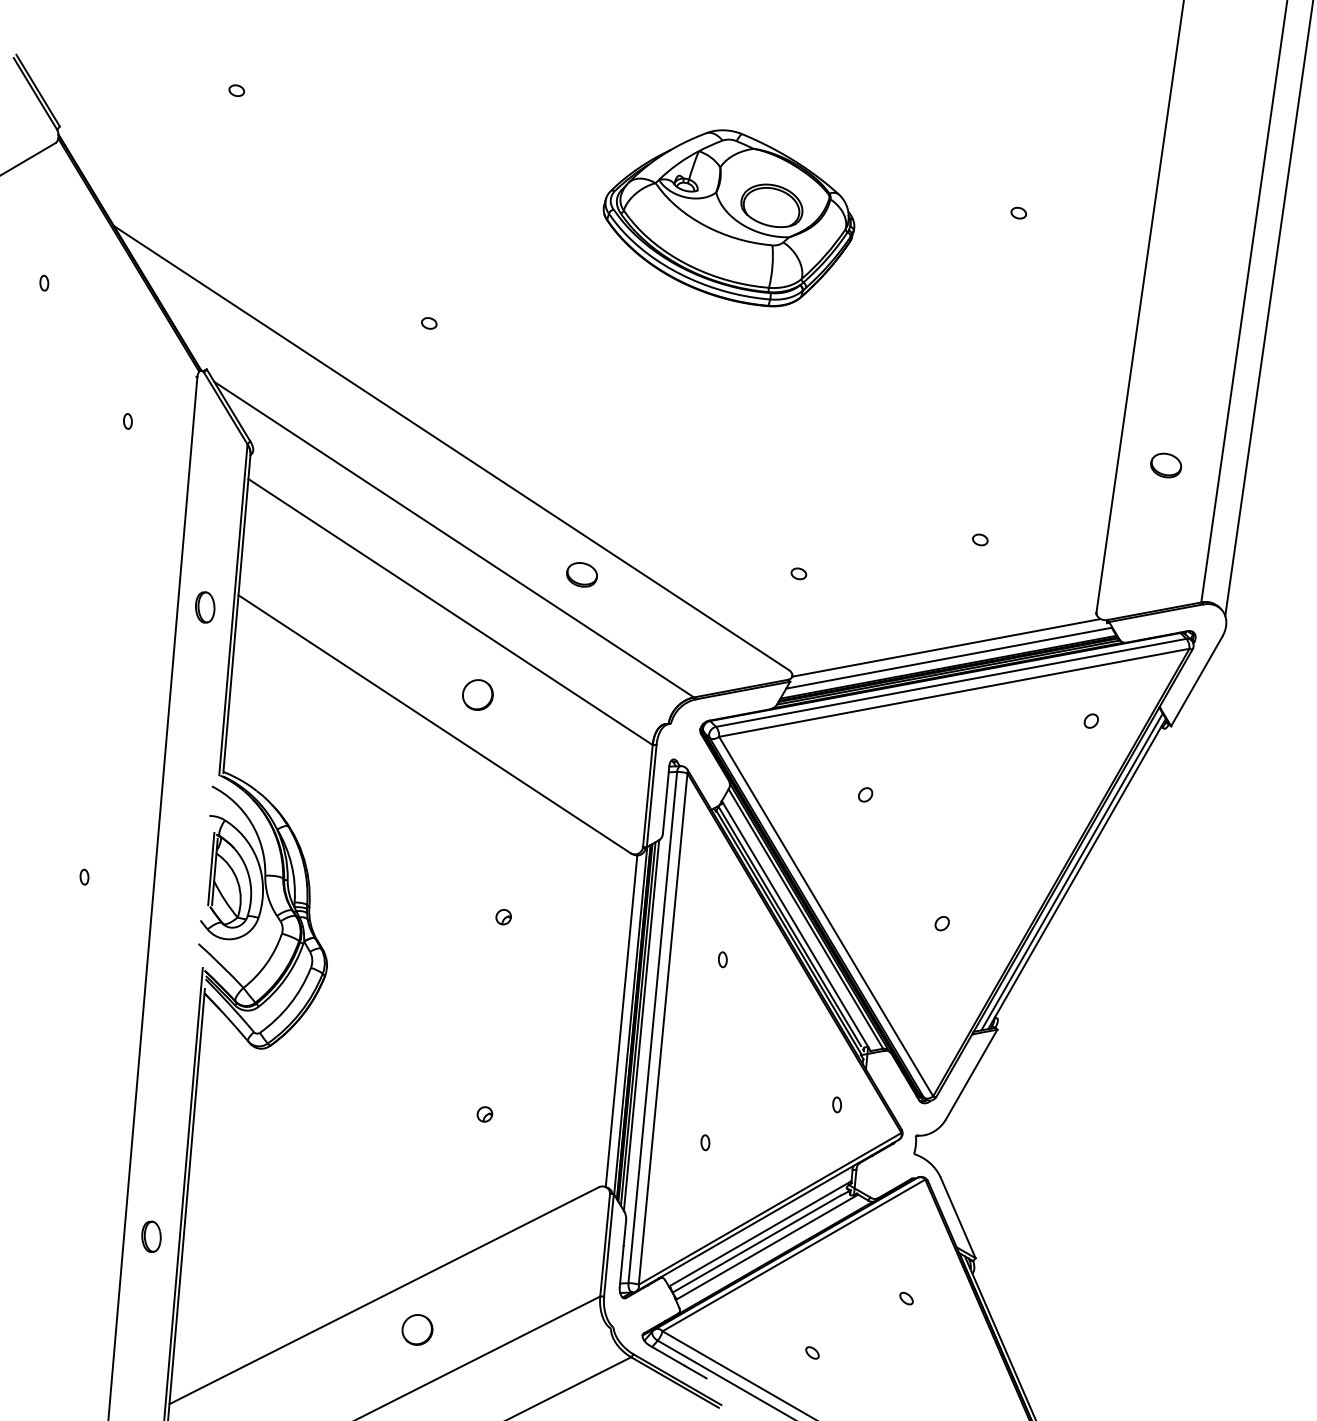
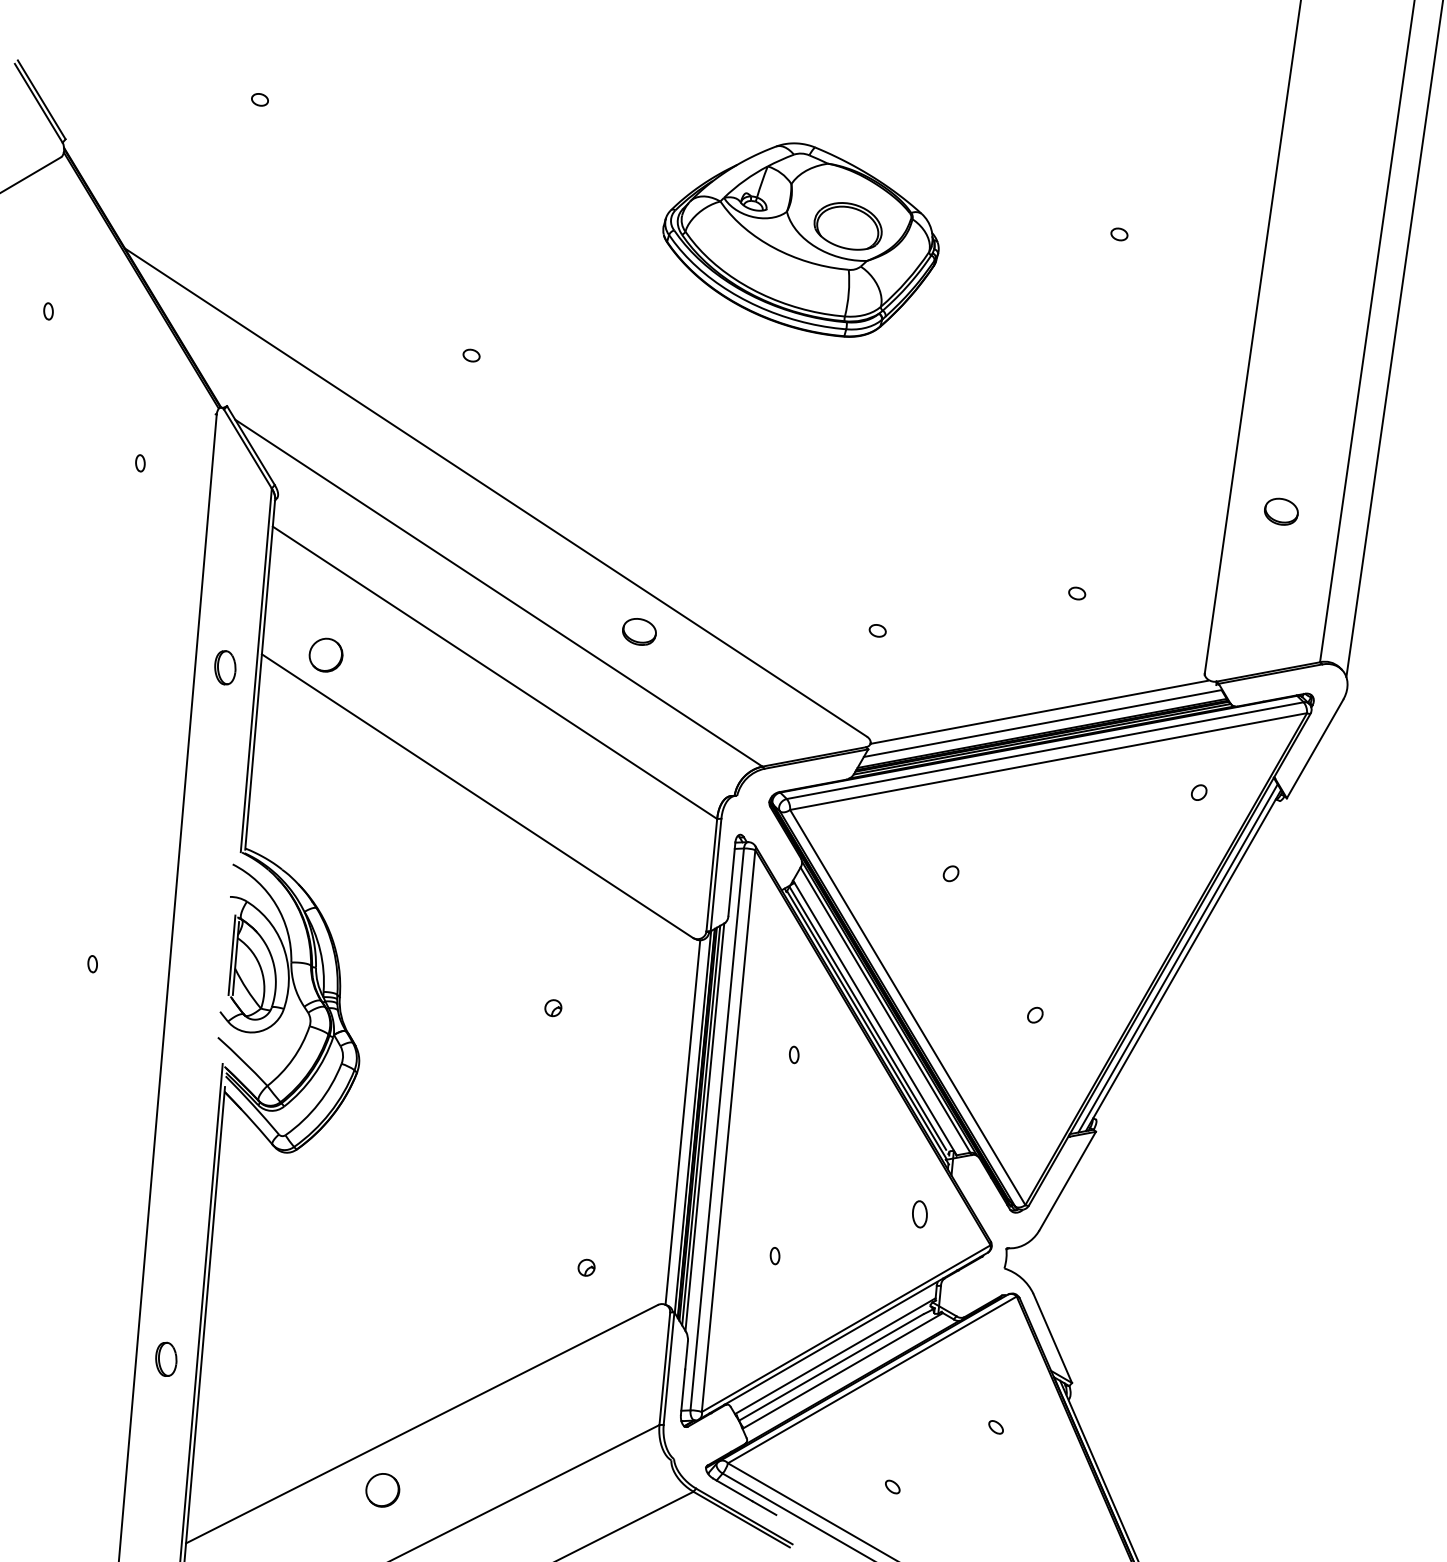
part: (477, 694) -> (325, 654), moved
part: (836, 1104) -> (919, 1214), size x1.6
part: (484, 1114) -> (586, 1267), moved
part: (417, 1329) -> (382, 1489), moved

